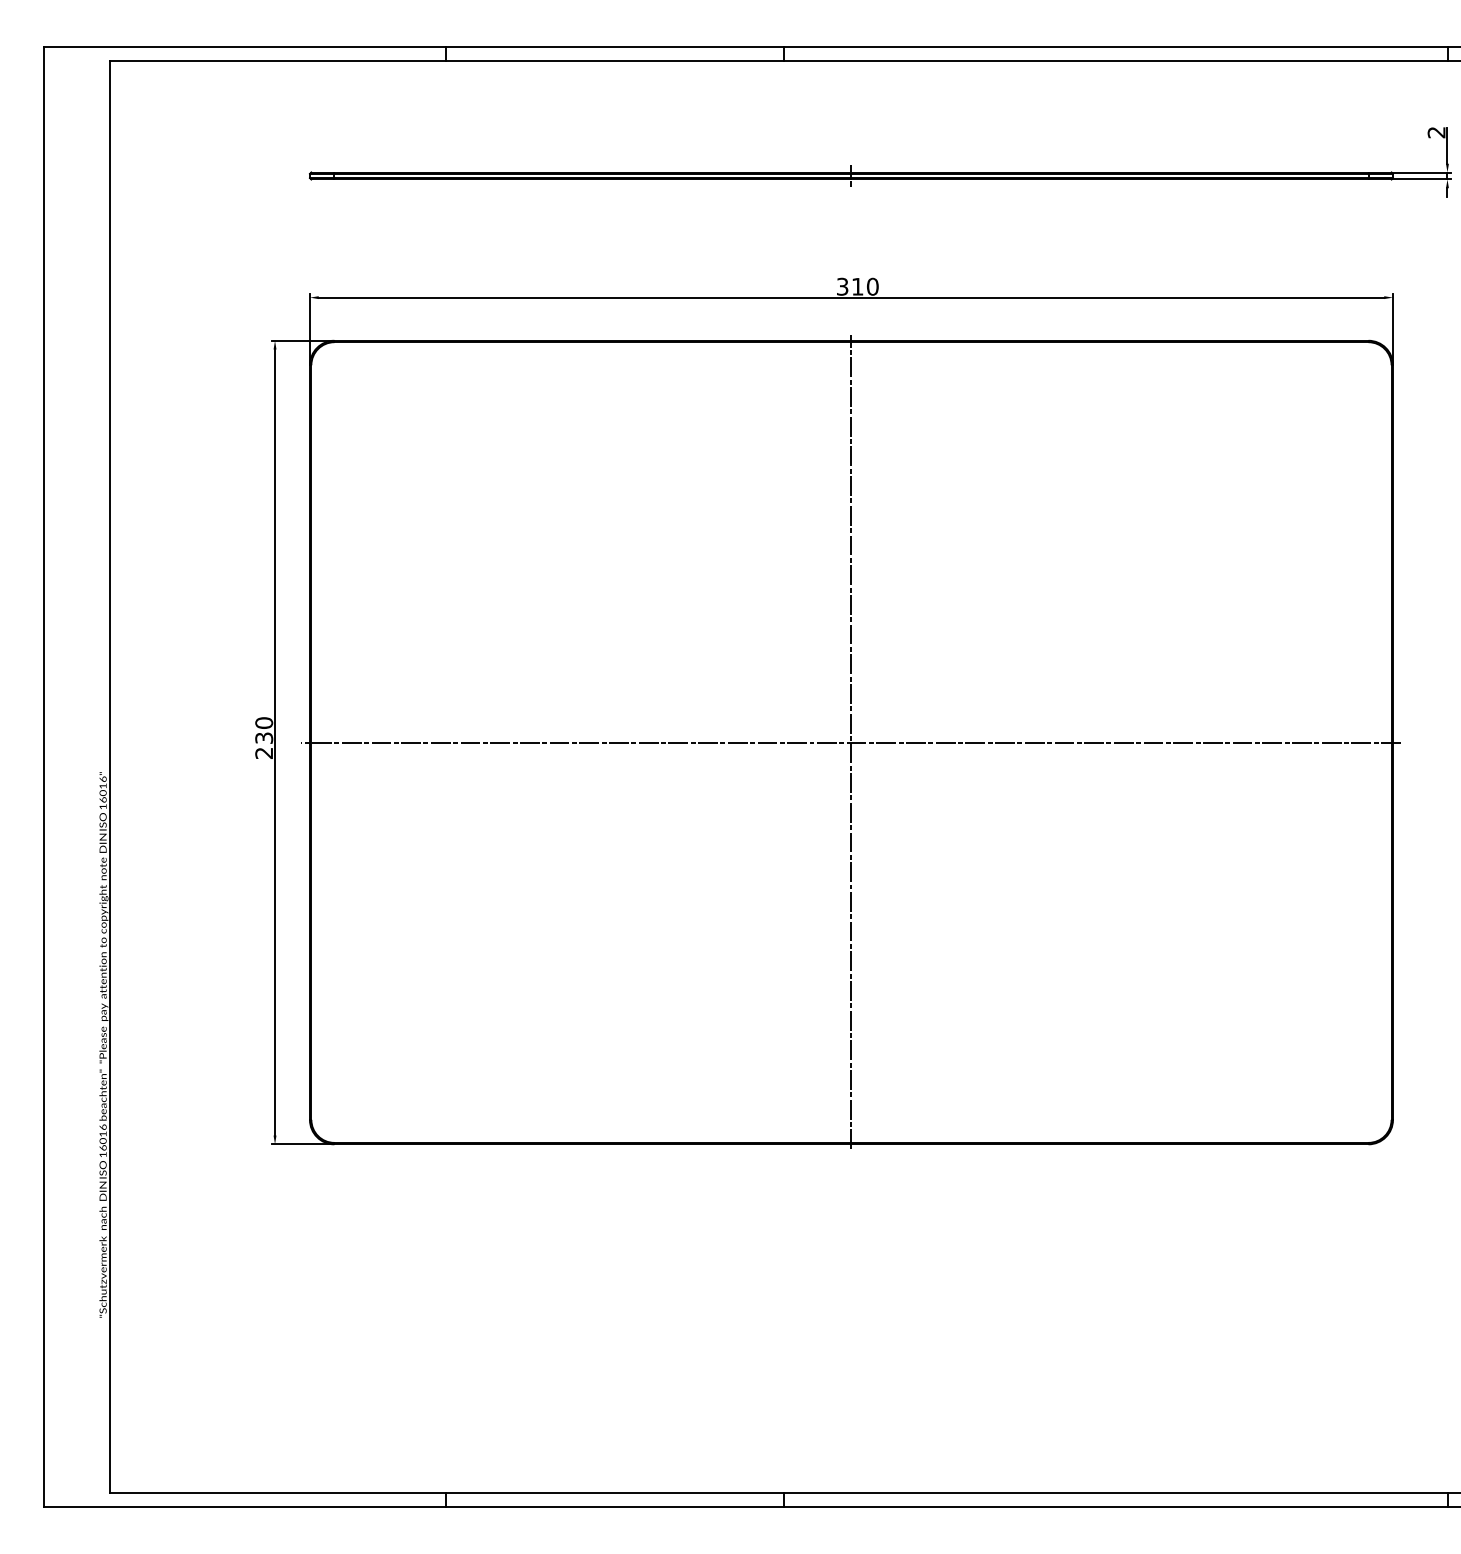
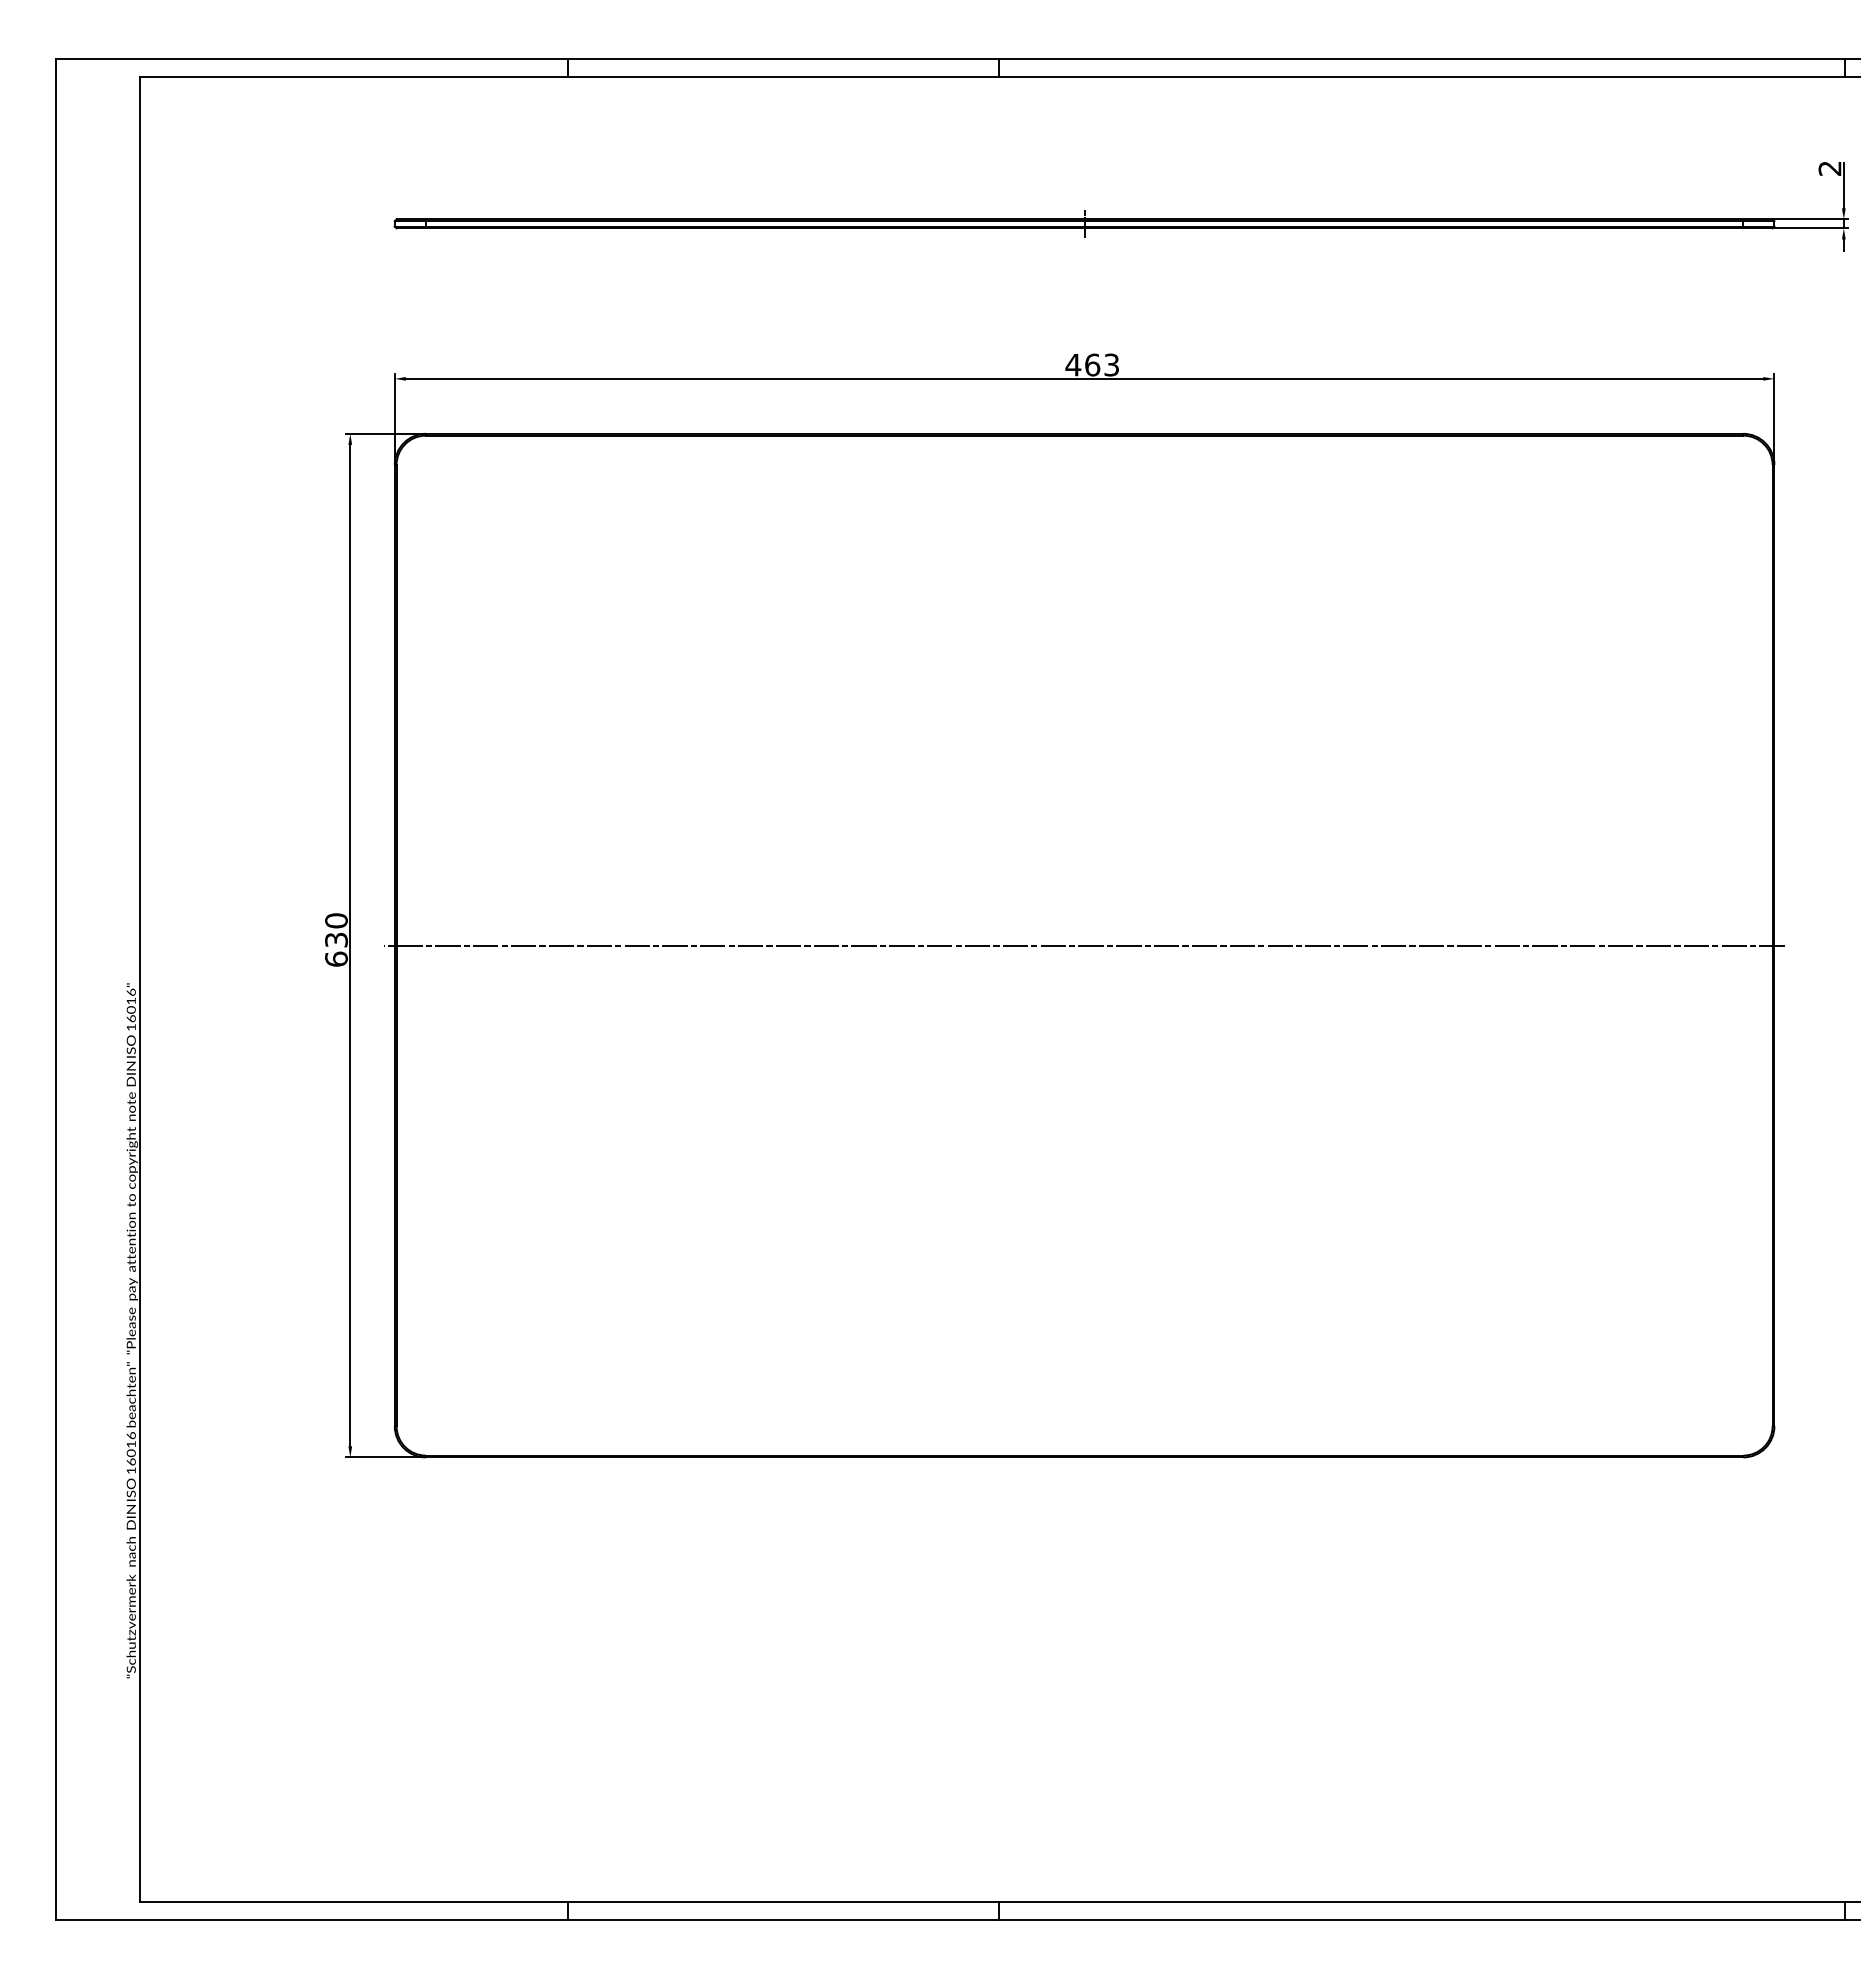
text: (857, 286) -> (1092, 364), 310 -> 463
line: (851, 741) -> (1084, 944), removed
text: (264, 752) -> (336, 958), 230 -> 630

